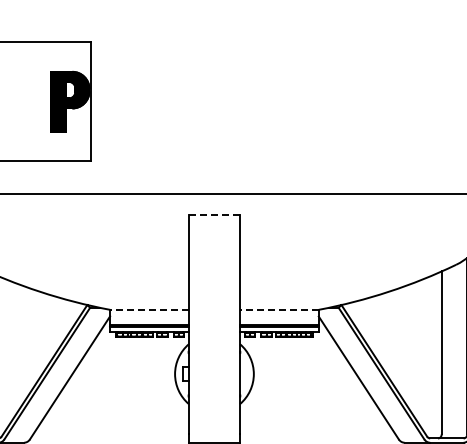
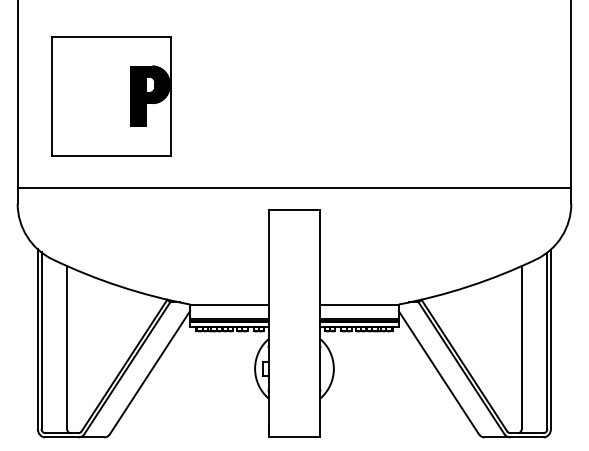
line: (214, 214) -> (294, 209), dashed -> solid
line: (149, 309) -> (229, 304), dashed -> solid
line: (278, 309) -> (358, 304), dashed -> solid

